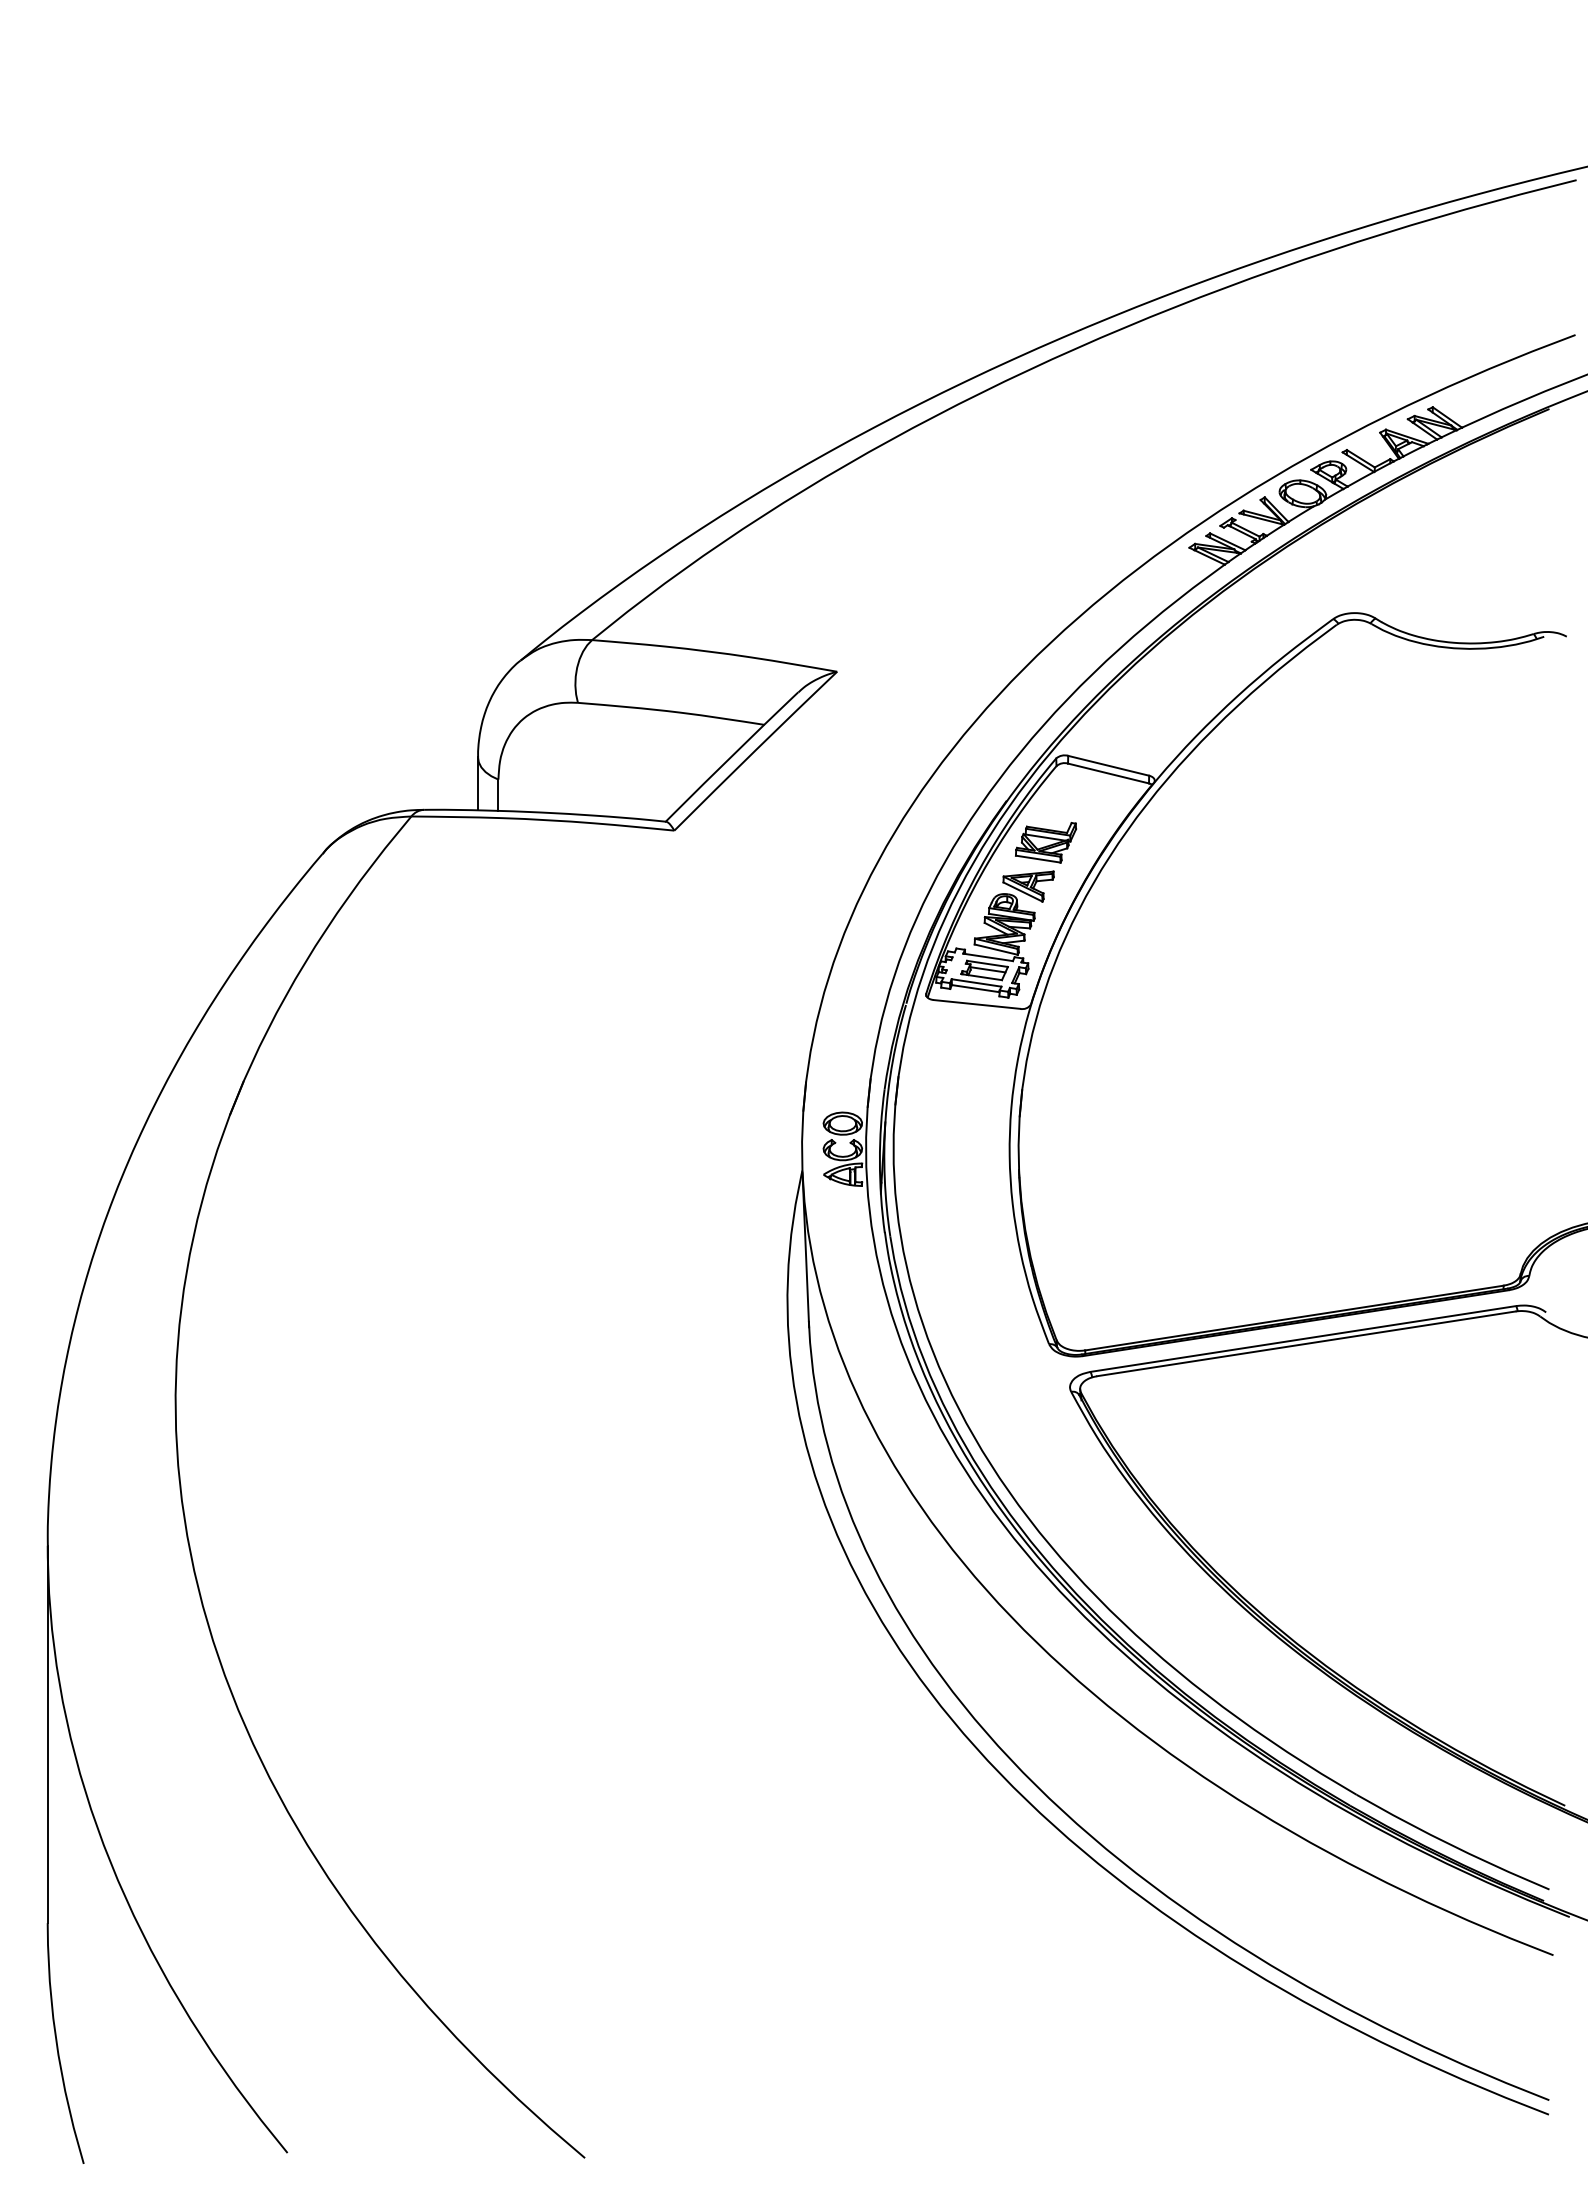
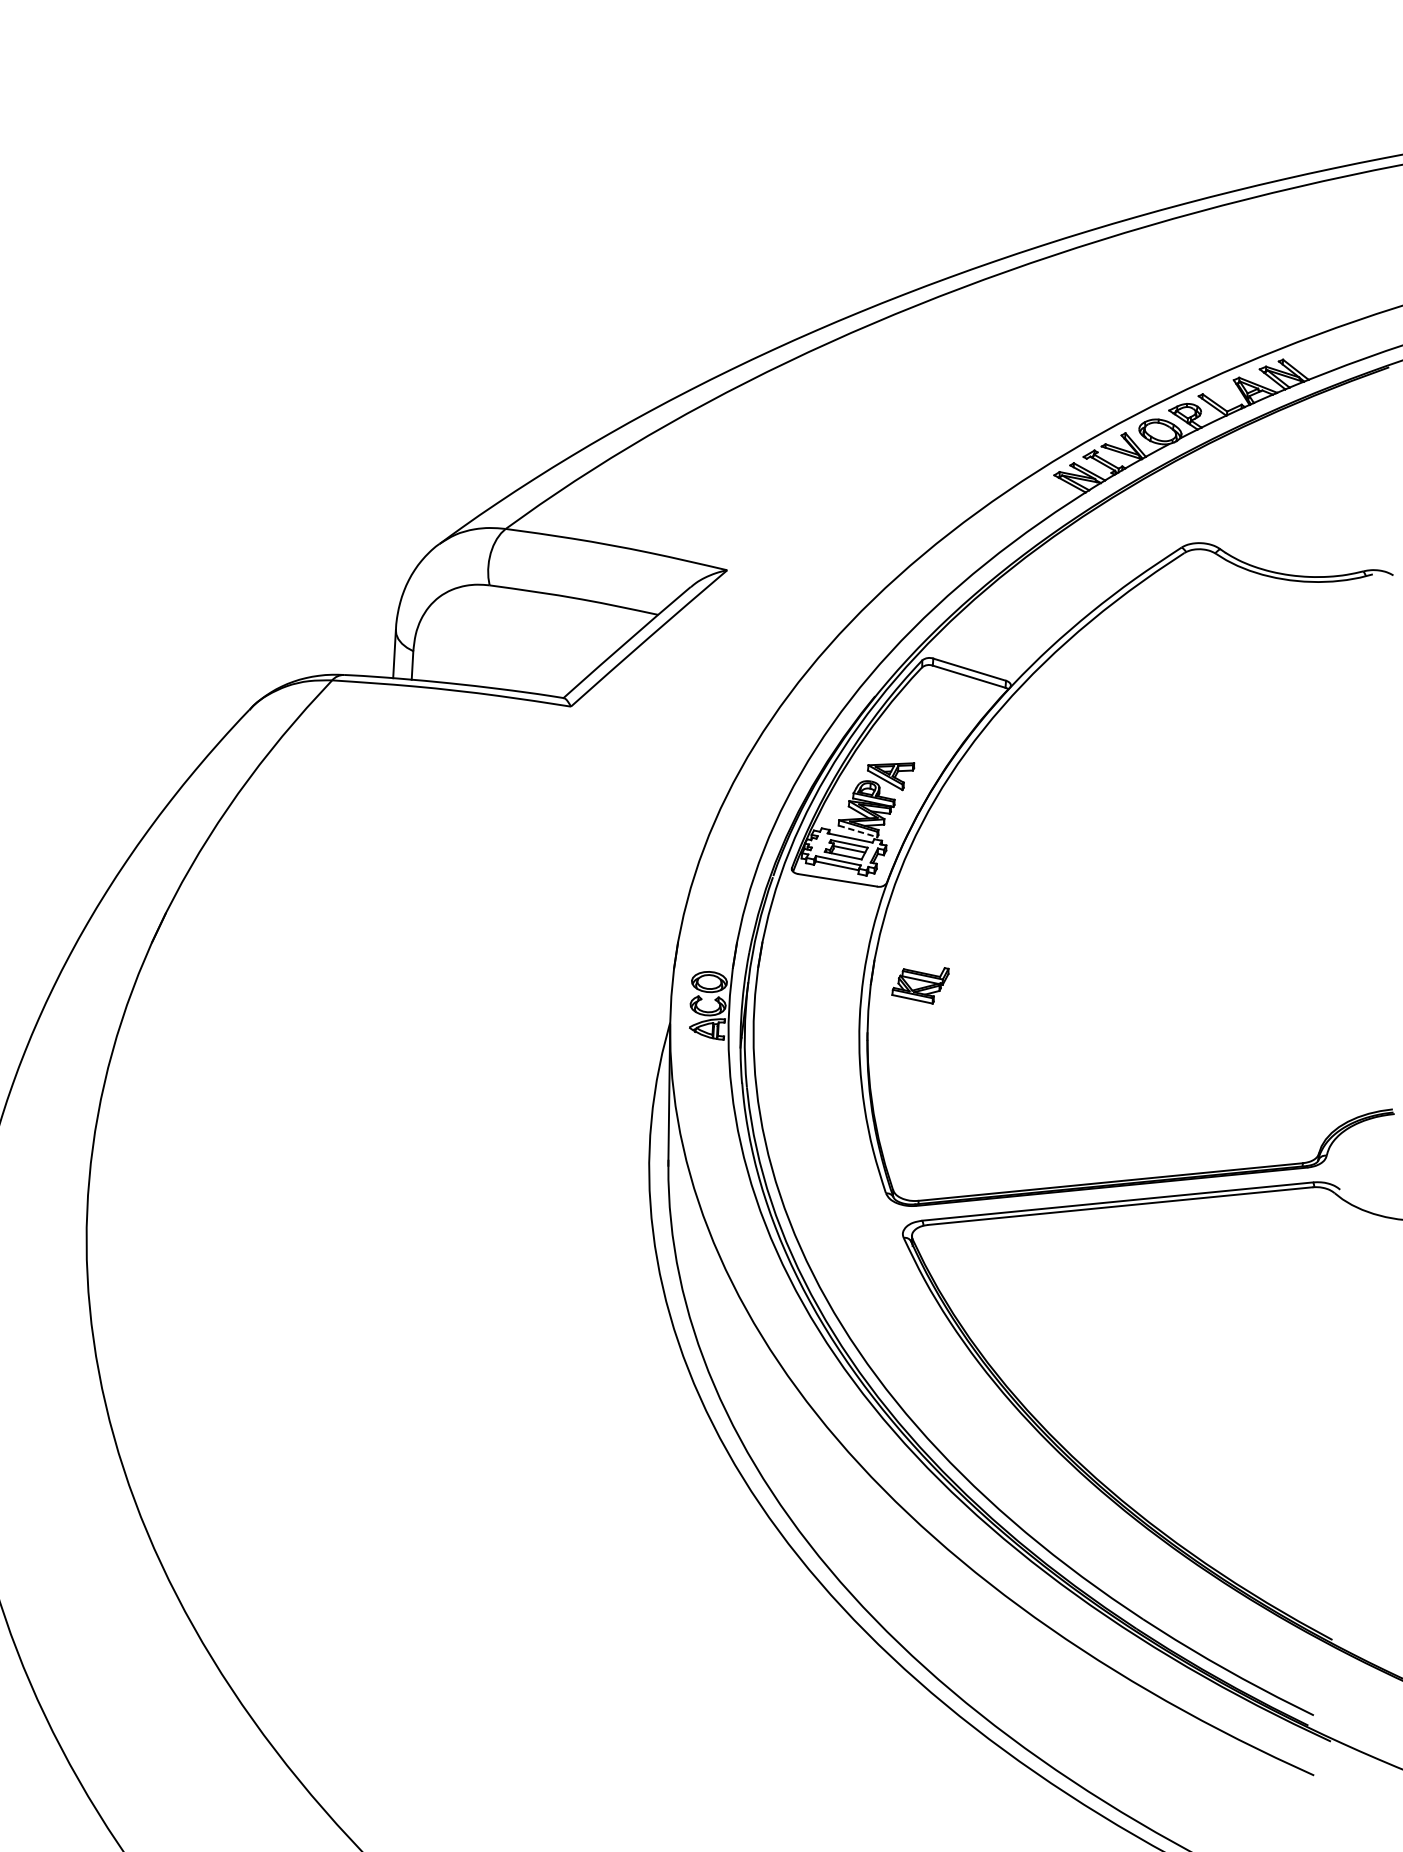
part: (1046, 842) -> (920, 984), moved
line: (996, 949) -> (858, 831), solid -> dashed

